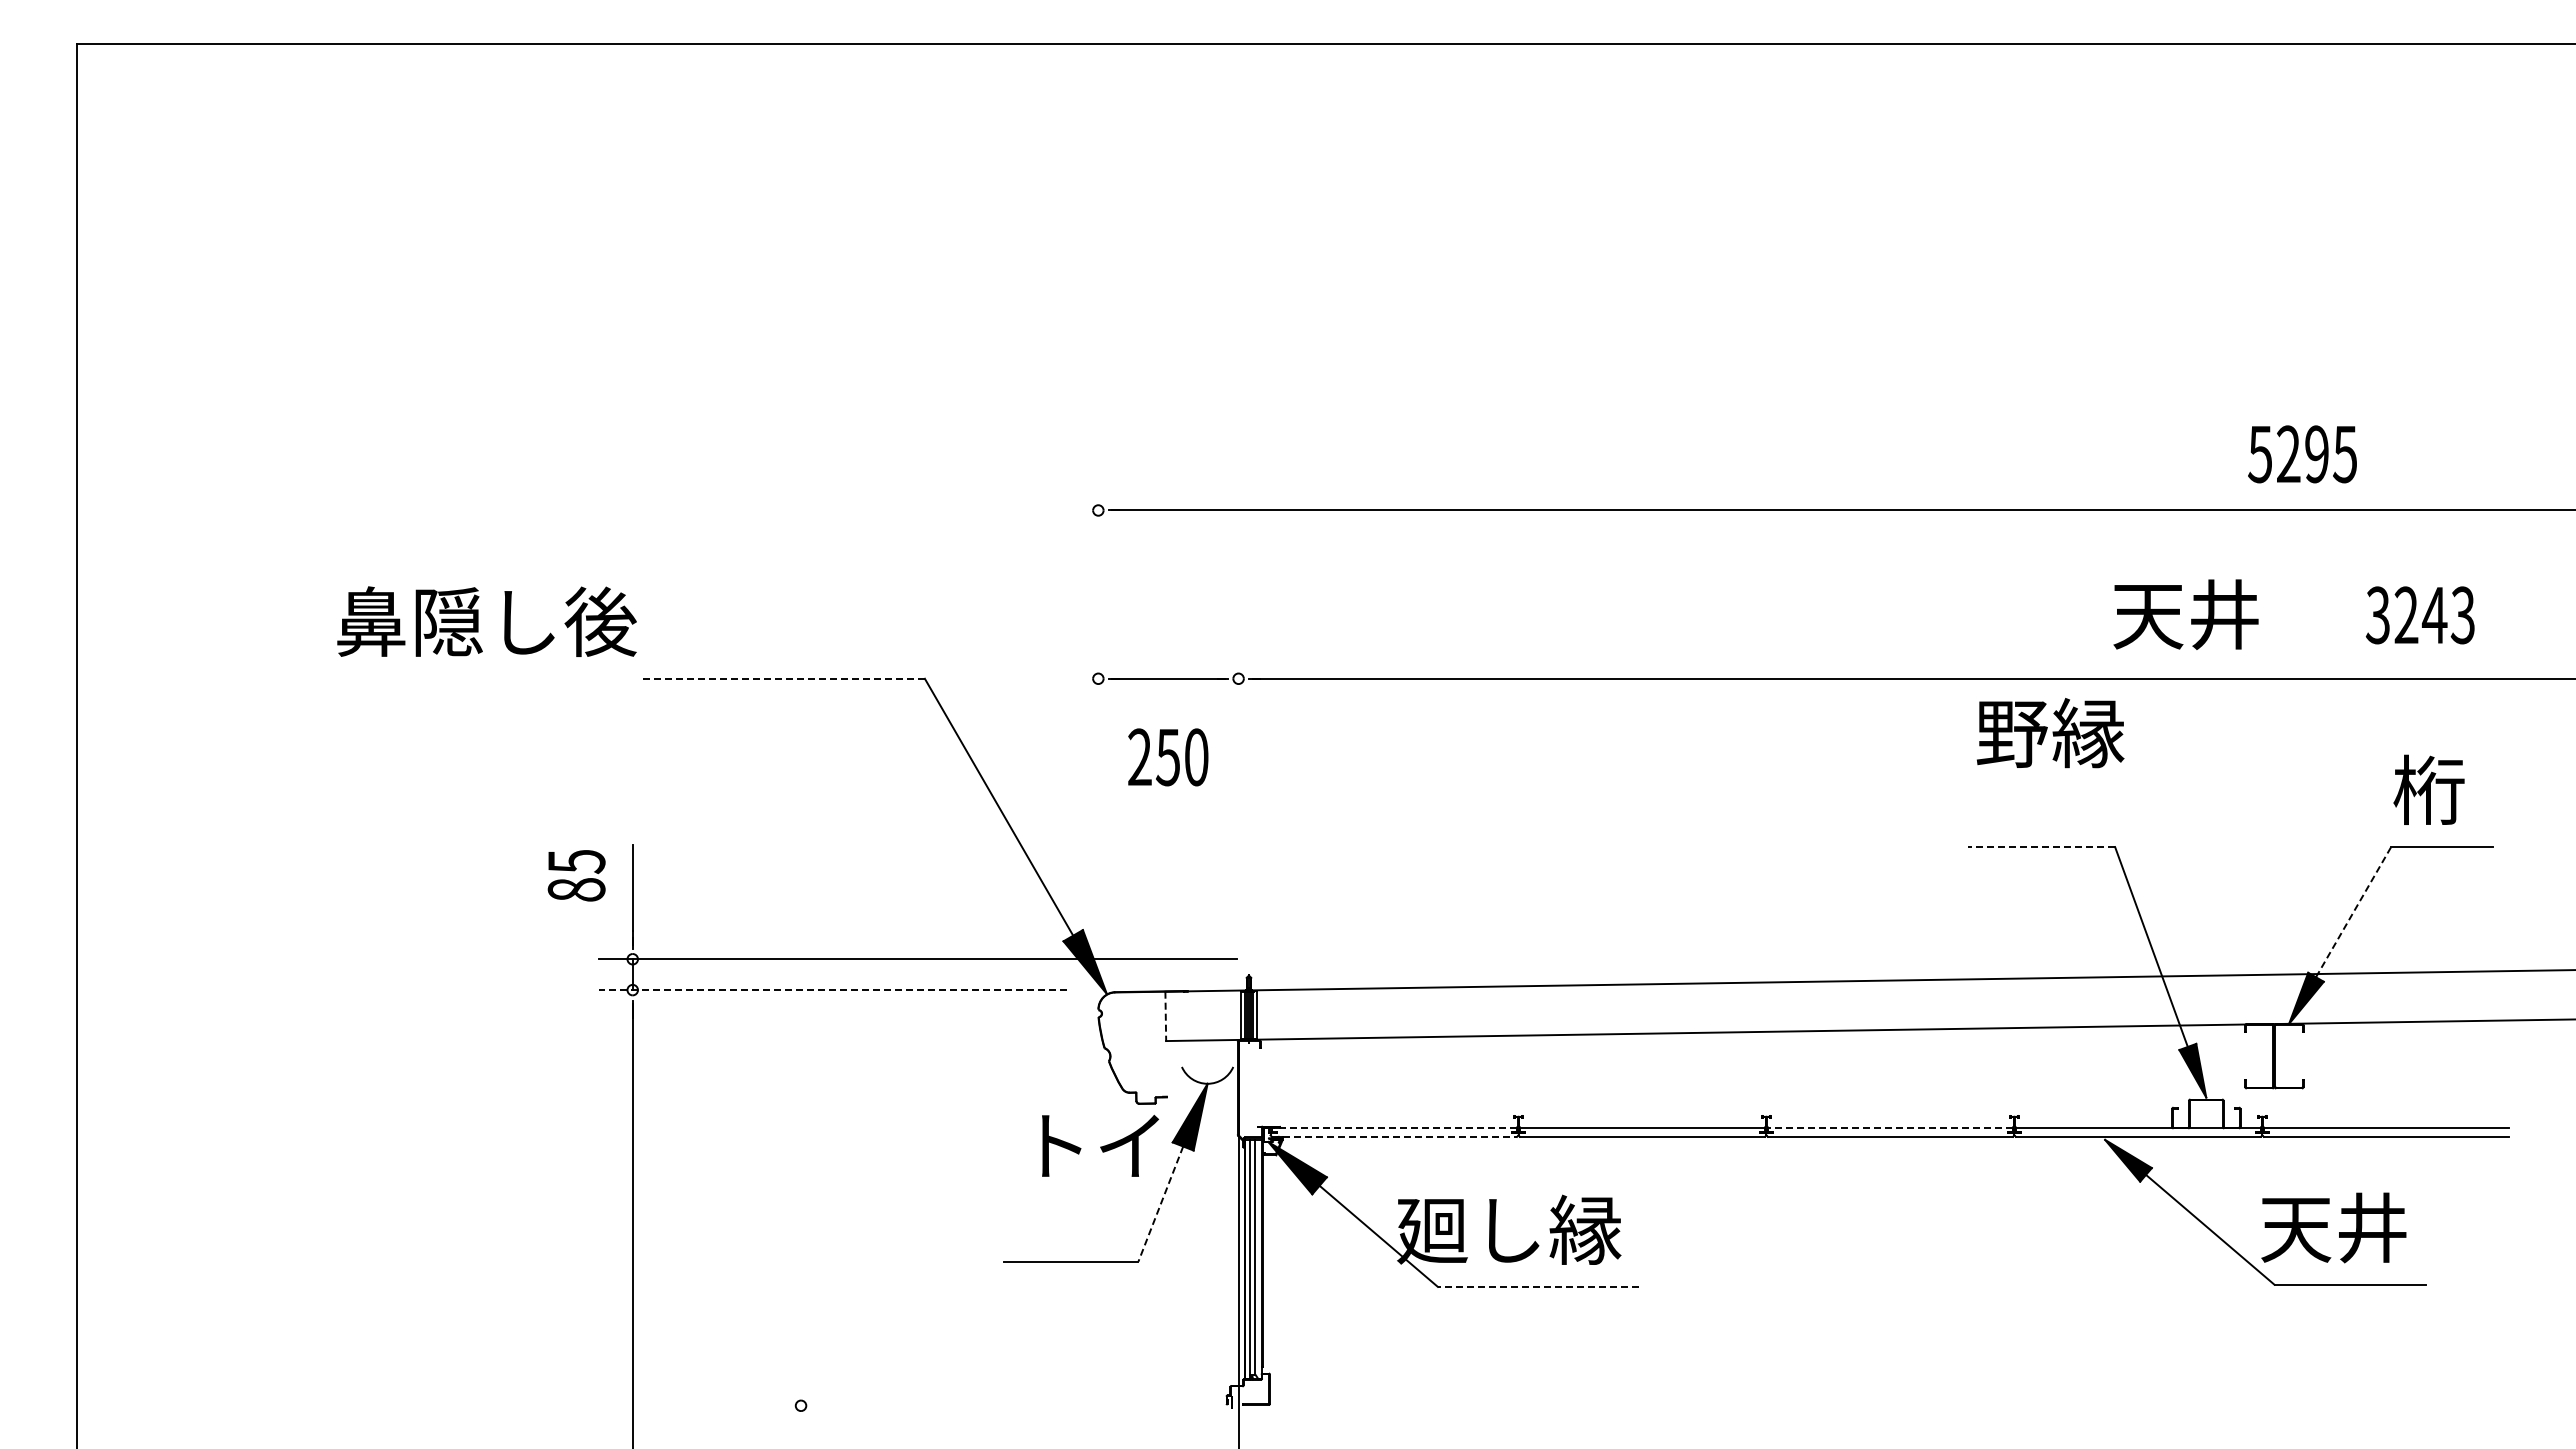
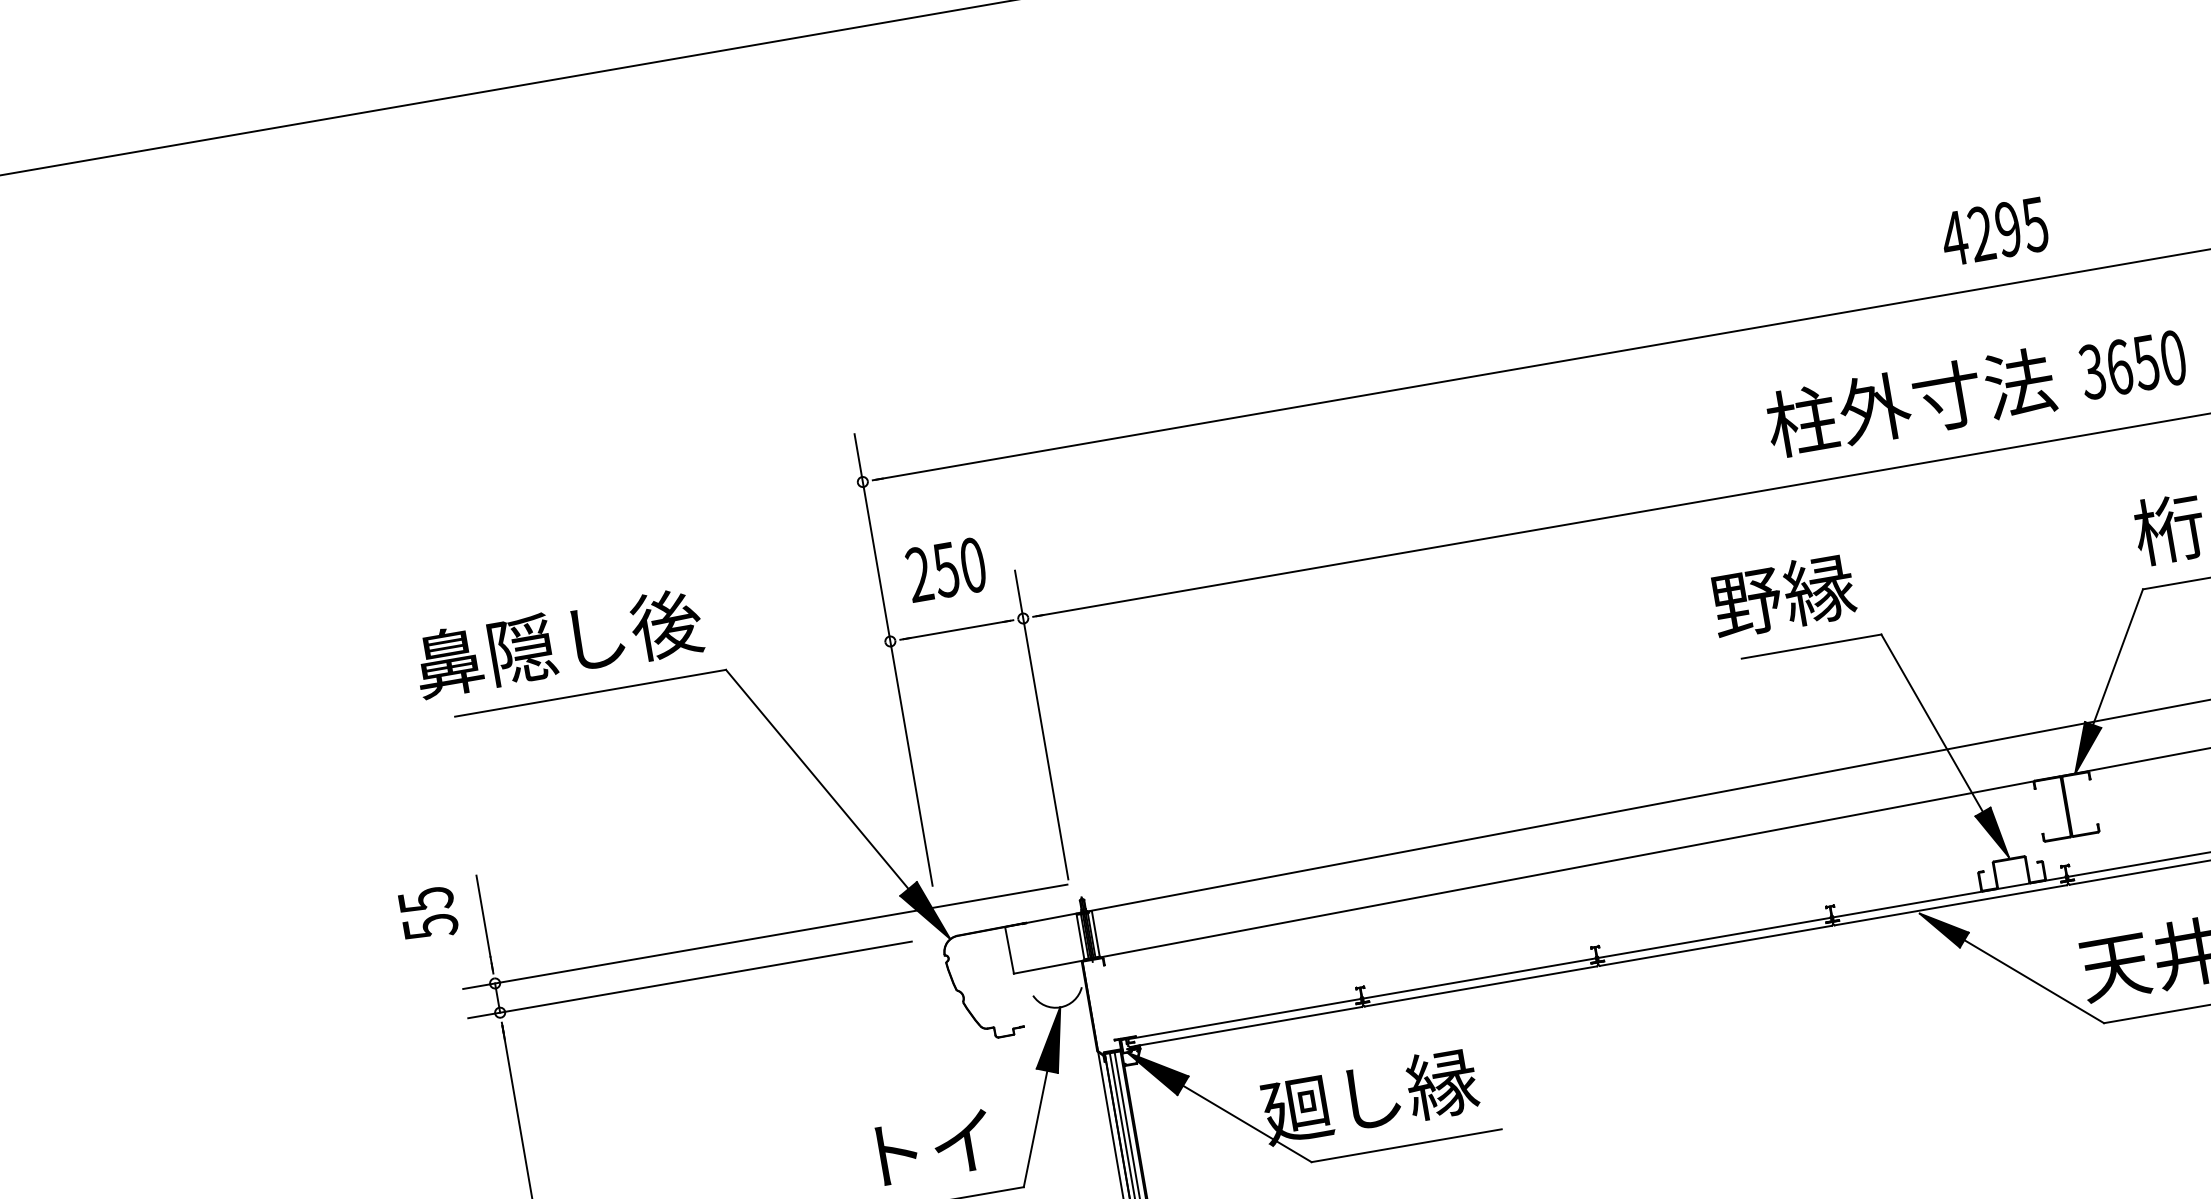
text: (2260, 454) -> (1954, 238), 5295 -> 4295
text: (2186, 614) -> (1910, 402), 天井 -> 柱外寸法
text: (2434, 615) -> (2146, 362), 3243 -> 3650
text: (486, 621) -> (558, 642), moved
line: (781, 678) -> (590, 693), dashed -> solid
line: (1098, 698) -> (893, 660), added
text: (2050, 733) -> (1783, 596), moved
text: (1168, 757) -> (946, 570), moved
line: (1238, 791) -> (1041, 725), added
line: (2041, 847) -> (1811, 646), dashed -> solid
text: (576, 890) -> (430, 927), 85 -> 55
line: (2353, 911) -> (2117, 656), dashed -> solid
line: (832, 990) -> (689, 980), dashed -> solid
line: (1165, 1016) -> (1009, 950), dashed -> solid
line: (1394, 1128) -> (1244, 1019), dashed -> solid
line: (1890, 1128) -> (1714, 937), dashed -> solid
line: (1394, 1136) -> (1245, 1026), dashed -> solid
text: (1100, 1145) -> (934, 1146), moved
line: (1160, 1204) -> (1035, 1129), dashed -> solid
line: (1537, 1286) -> (1405, 1145), dashed -> solid

